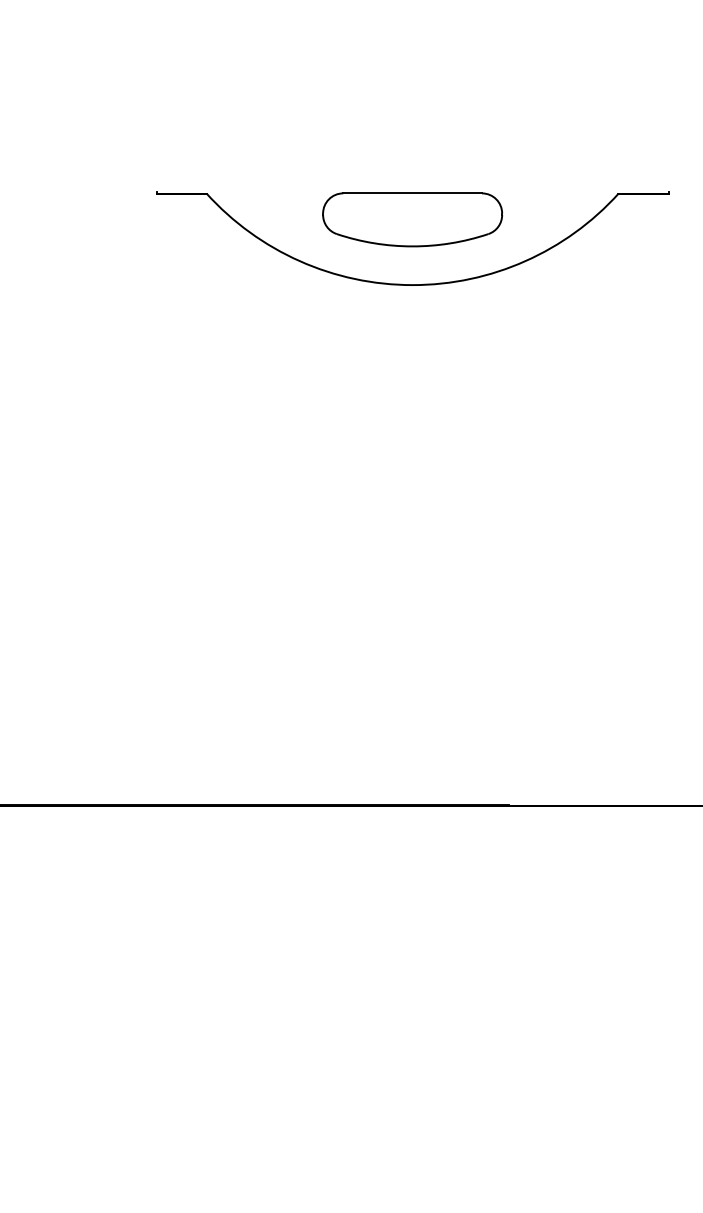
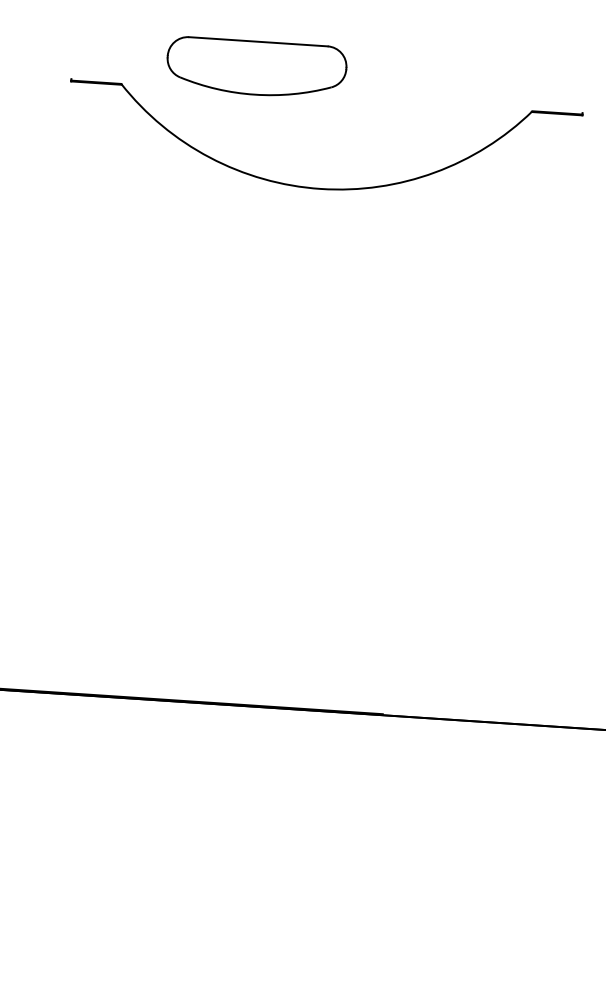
part: (412, 219) -> (256, 67), moved

